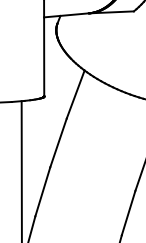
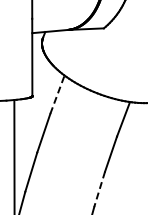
line: (75, 94) -> (57, 94), solid -> dashed
line: (128, 213) -> (99, 189), solid -> dashed

